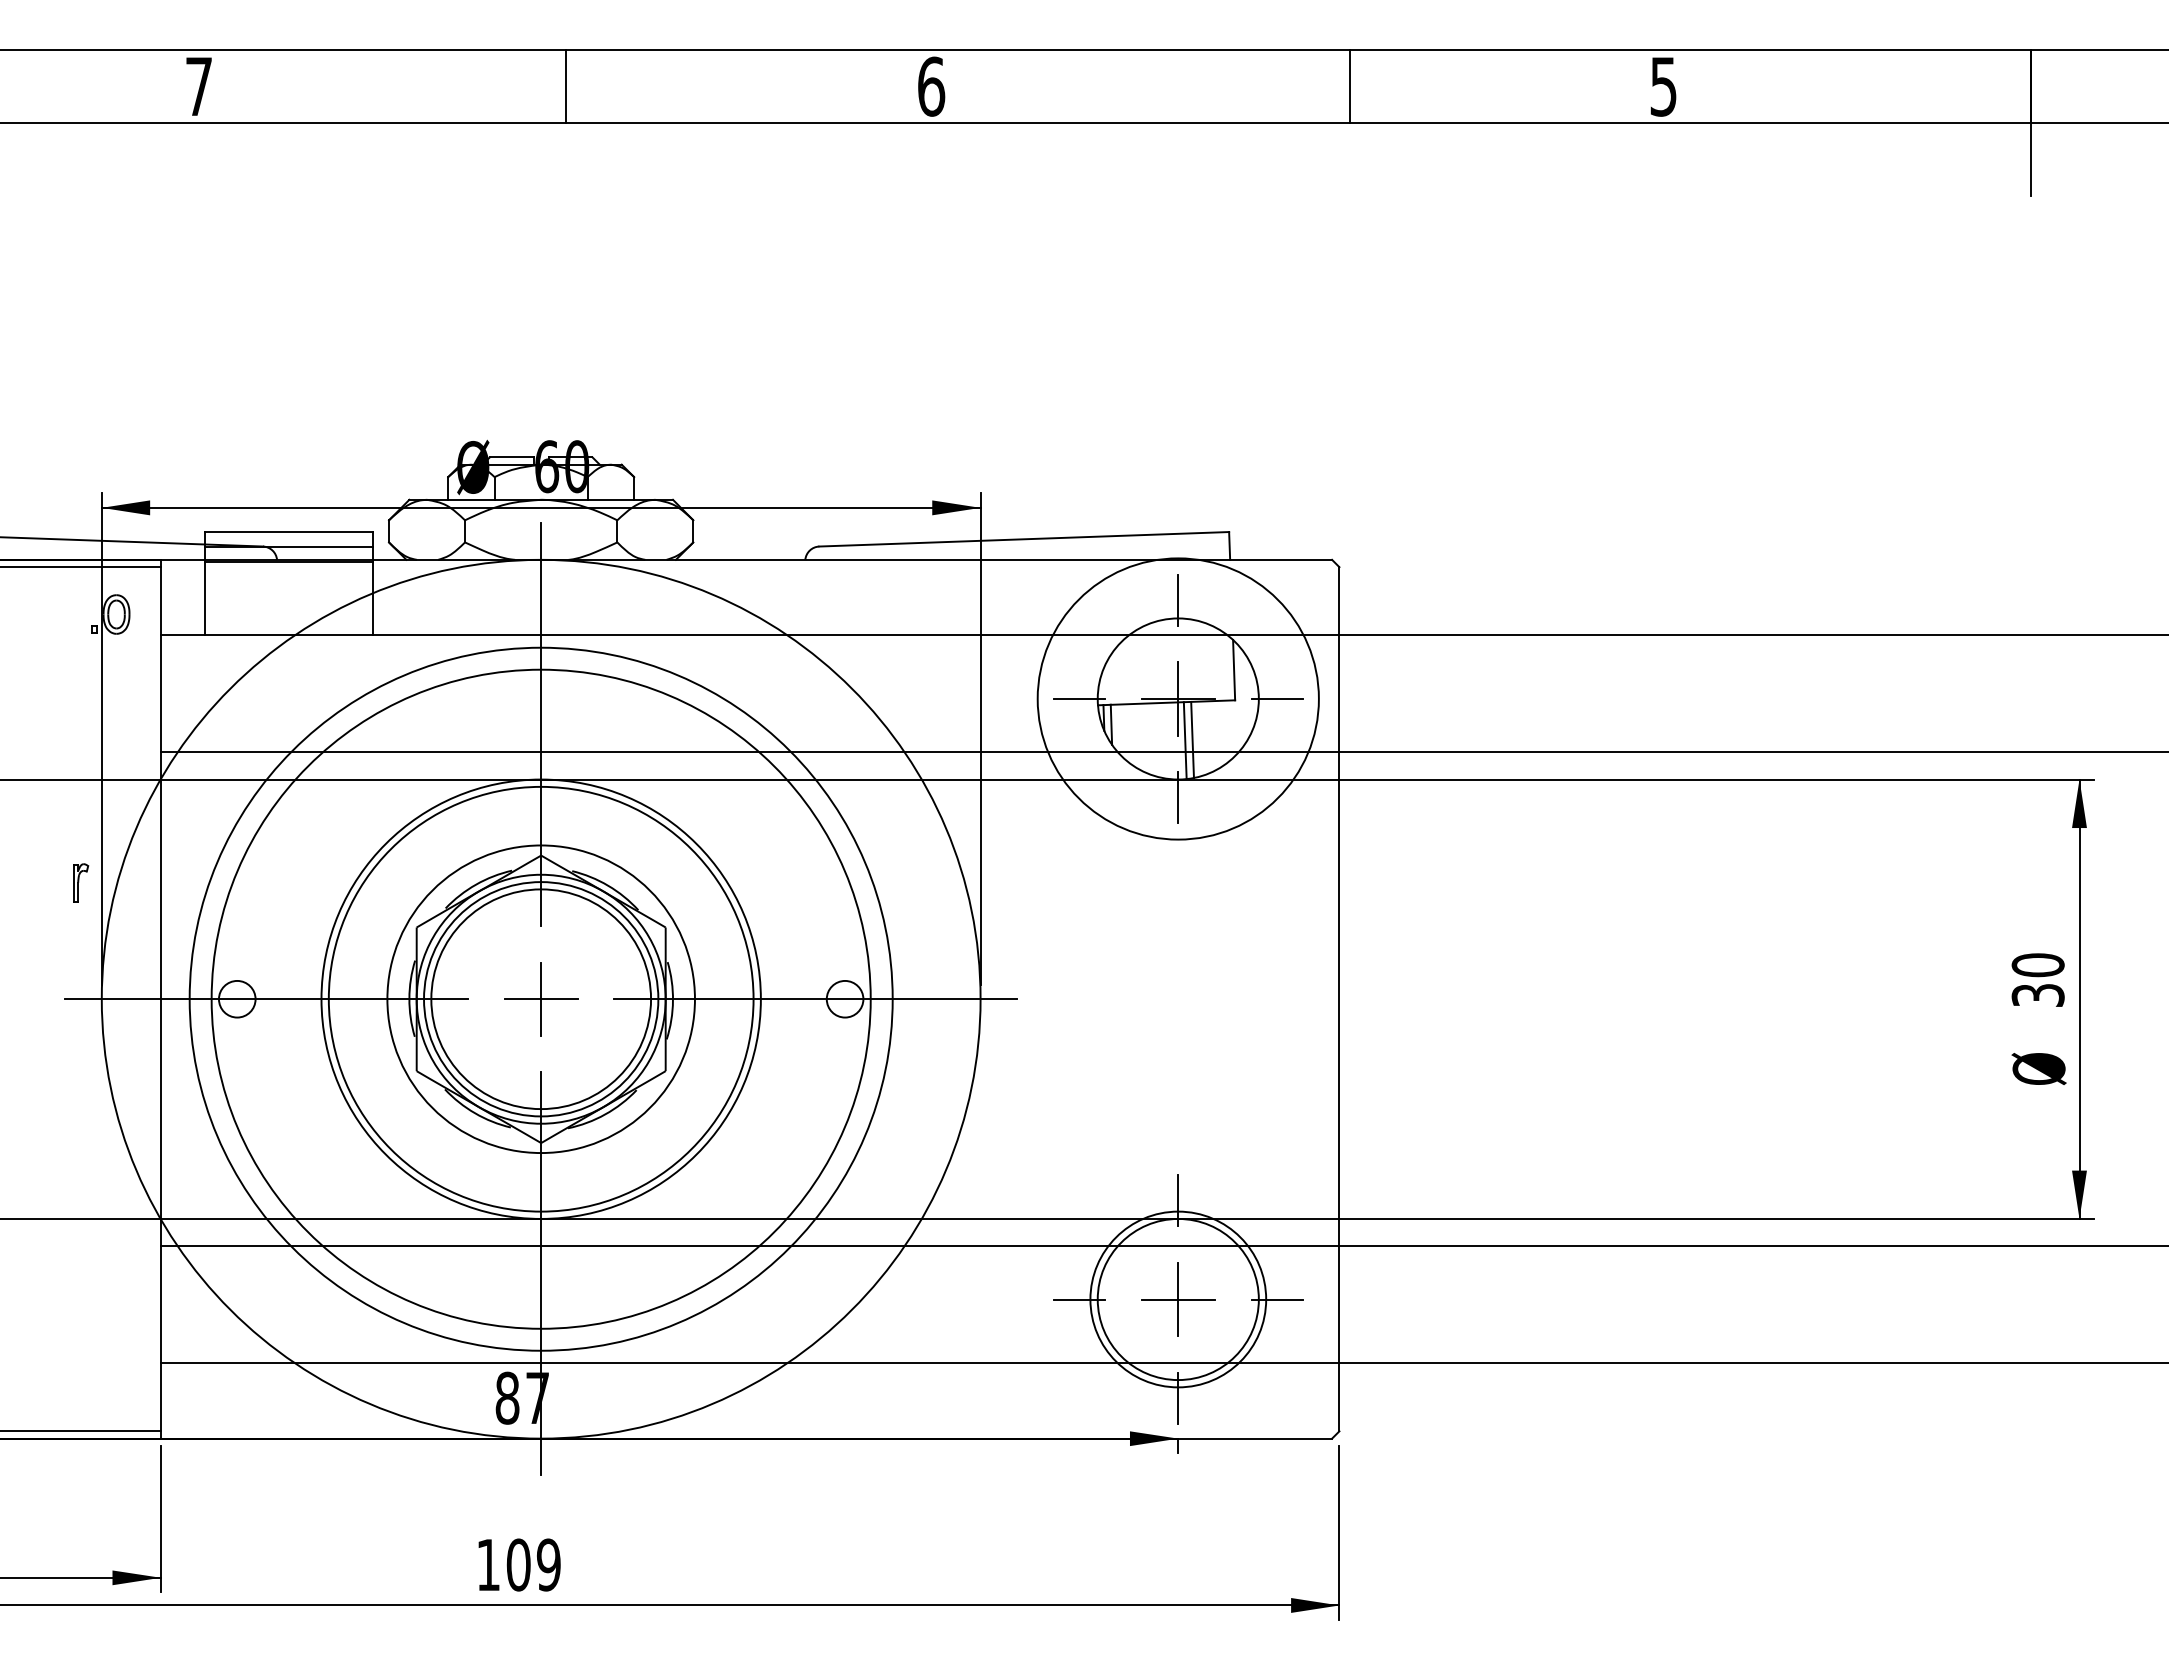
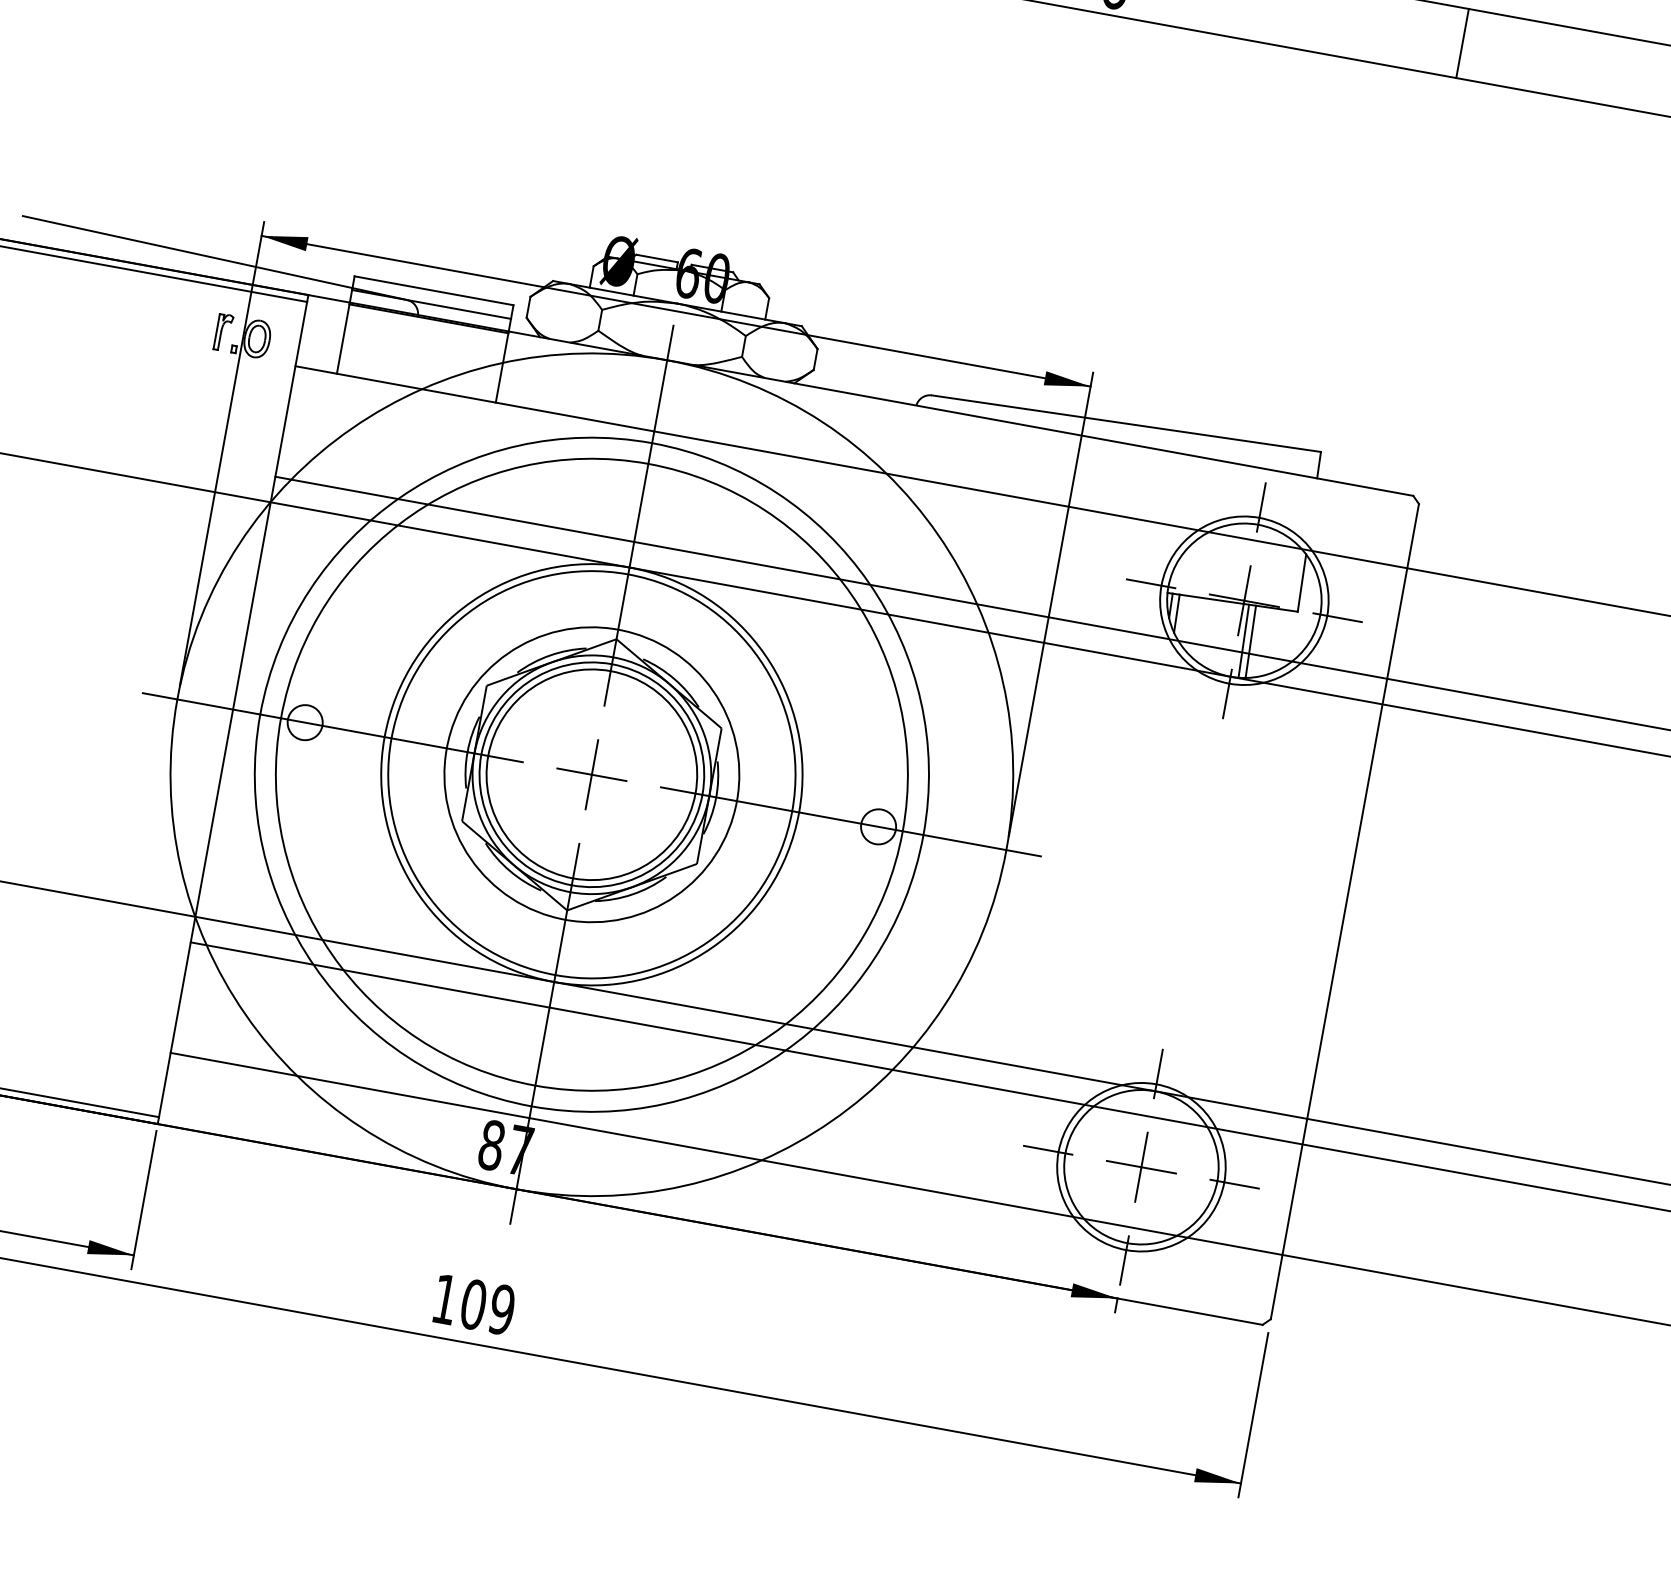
line: (1350, 86) -> (1462, 43), moved
circle: (1178, 698) -> (1244, 600), size x0.62
part: (81, 882) -> (224, 332), moved

